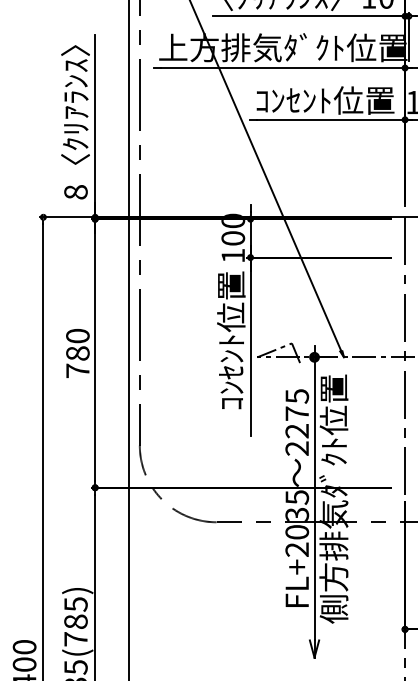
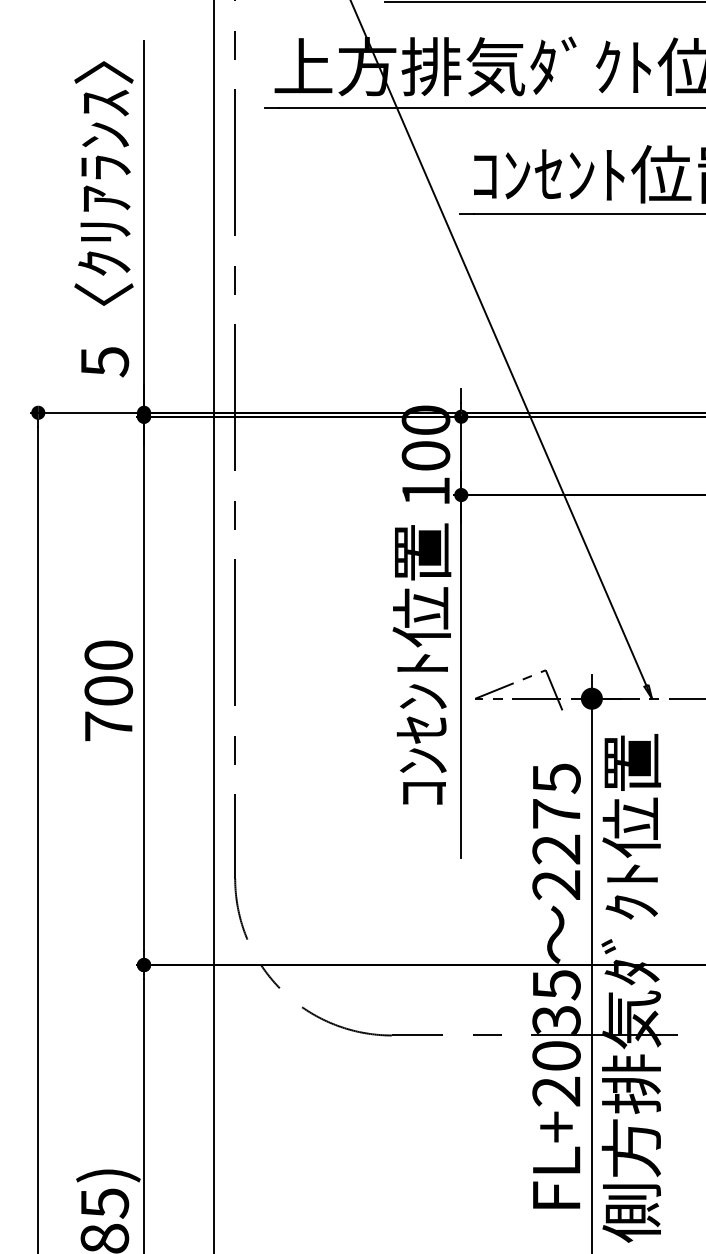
text: (75, 192) -> (103, 362), 8 -> 5
text: (77, 353) -> (107, 690), 780 -> 700

